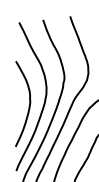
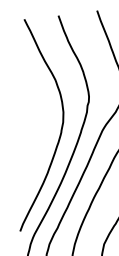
curve: (28, 106) -> (37, 139), removed

